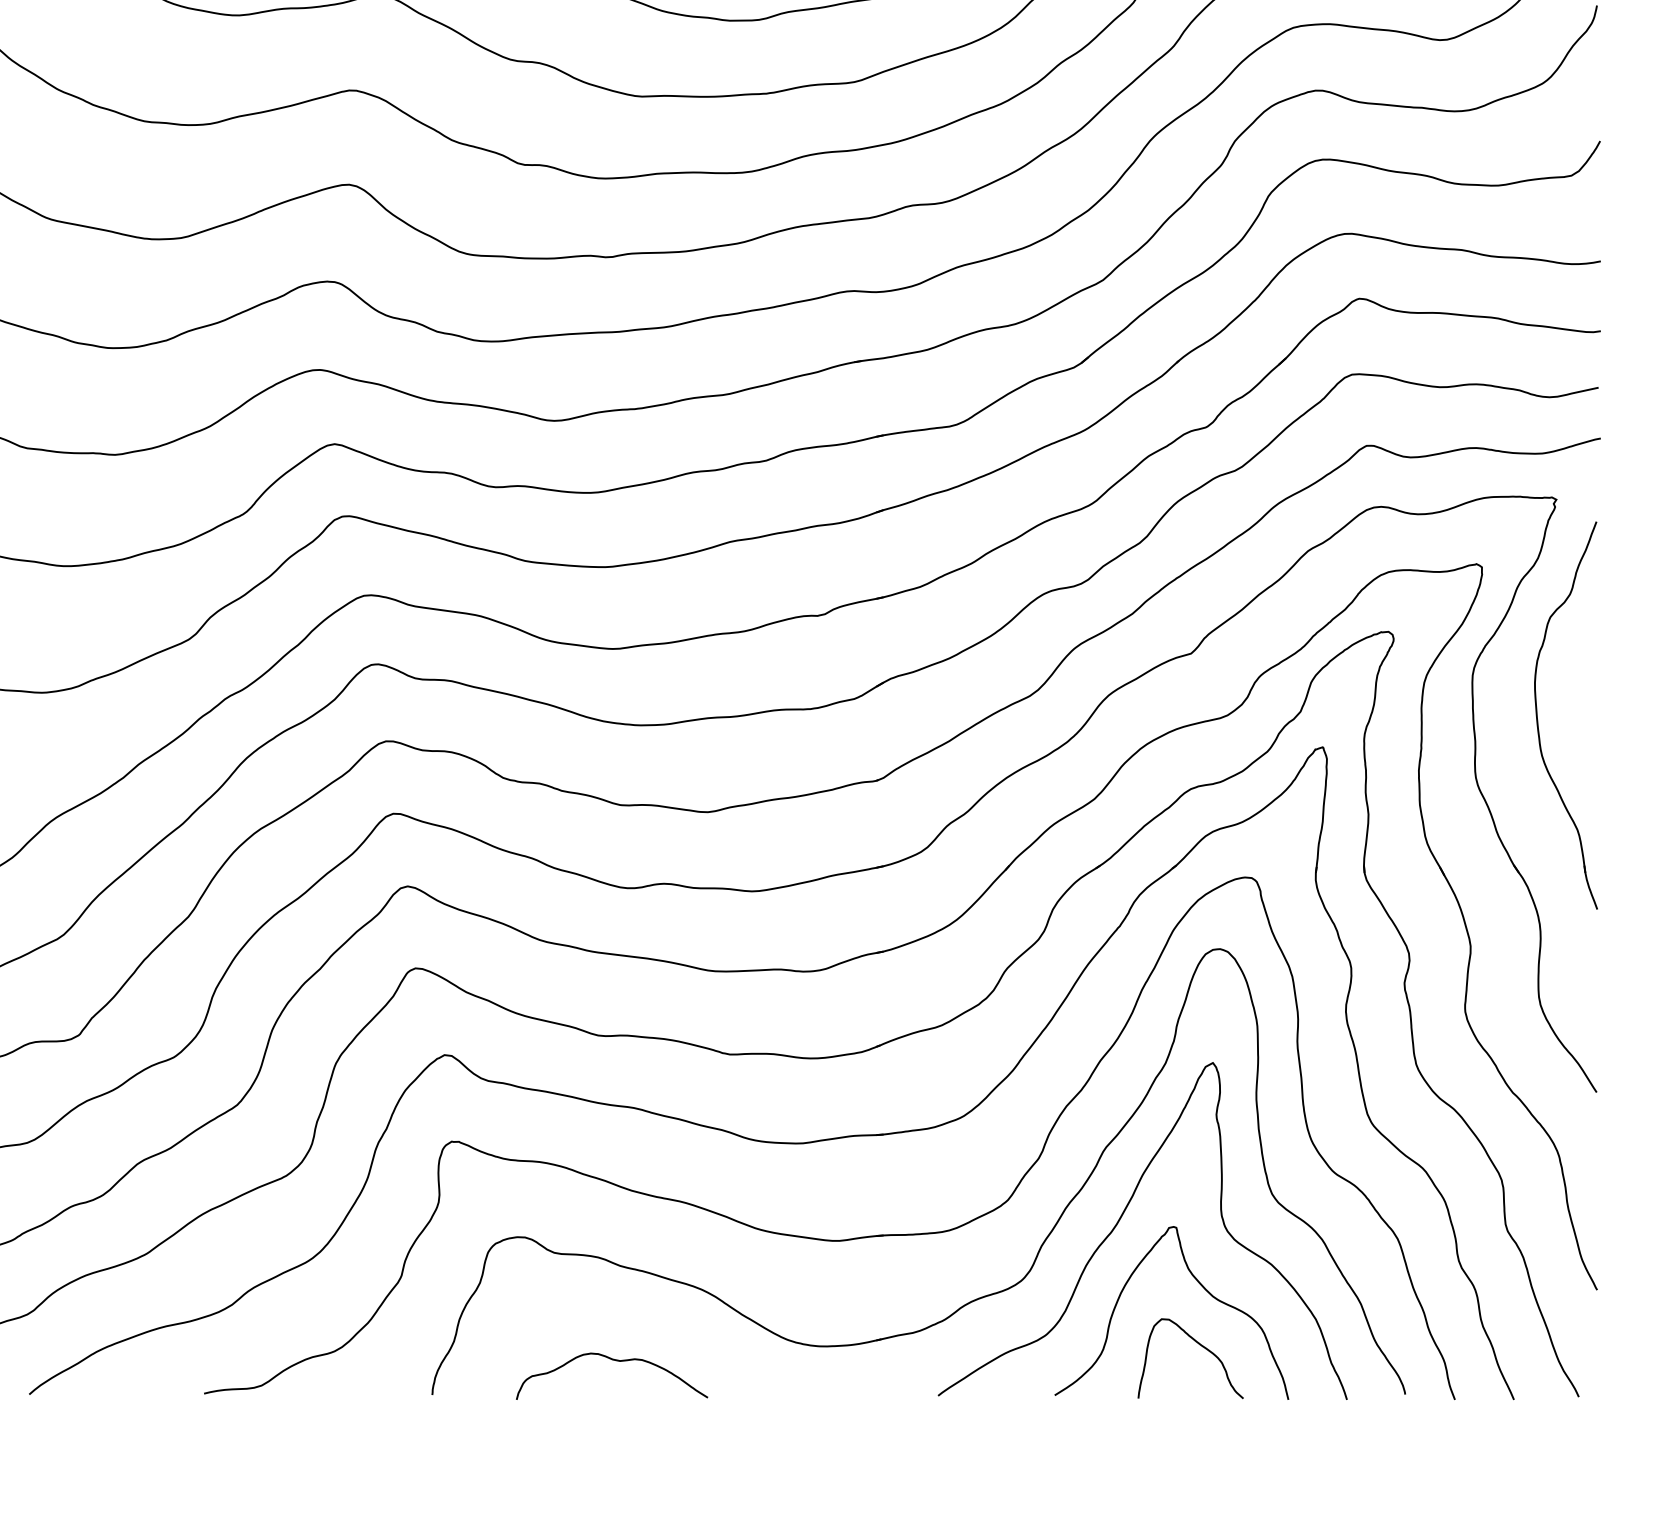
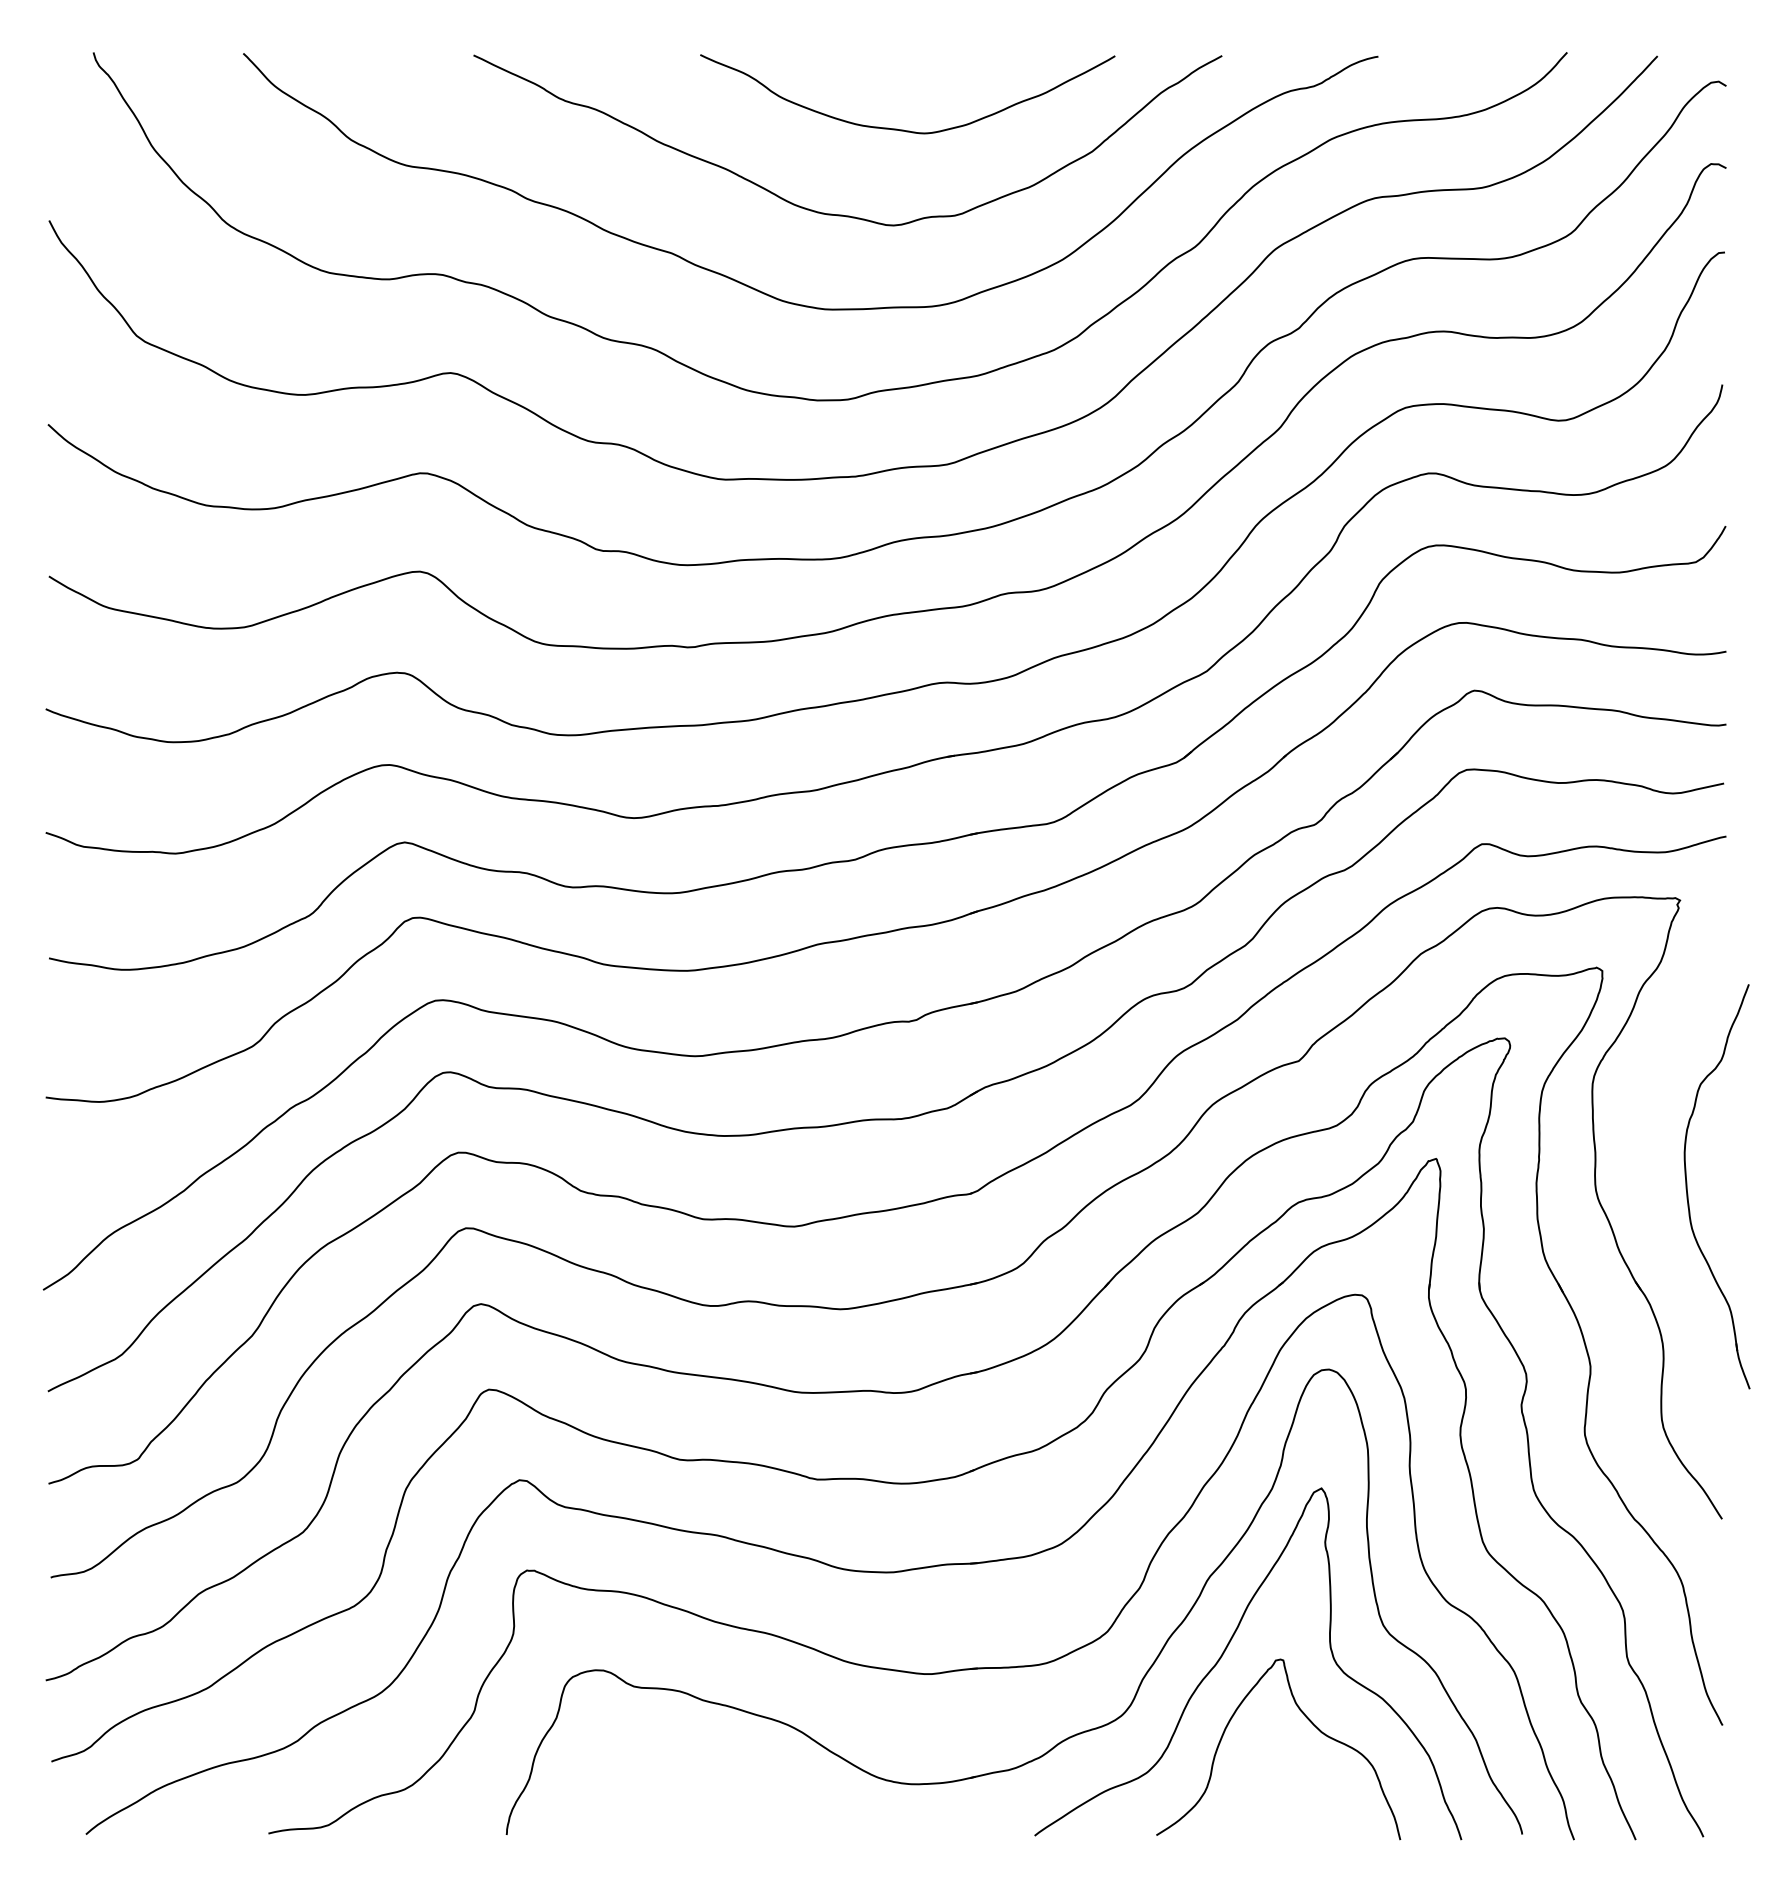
part: (1538, 722) -> (1688, 1193), moved
curve: (1198, 1344) -> (1306, 1782), removed
curve: (614, 1361) -> (696, 1799), removed

